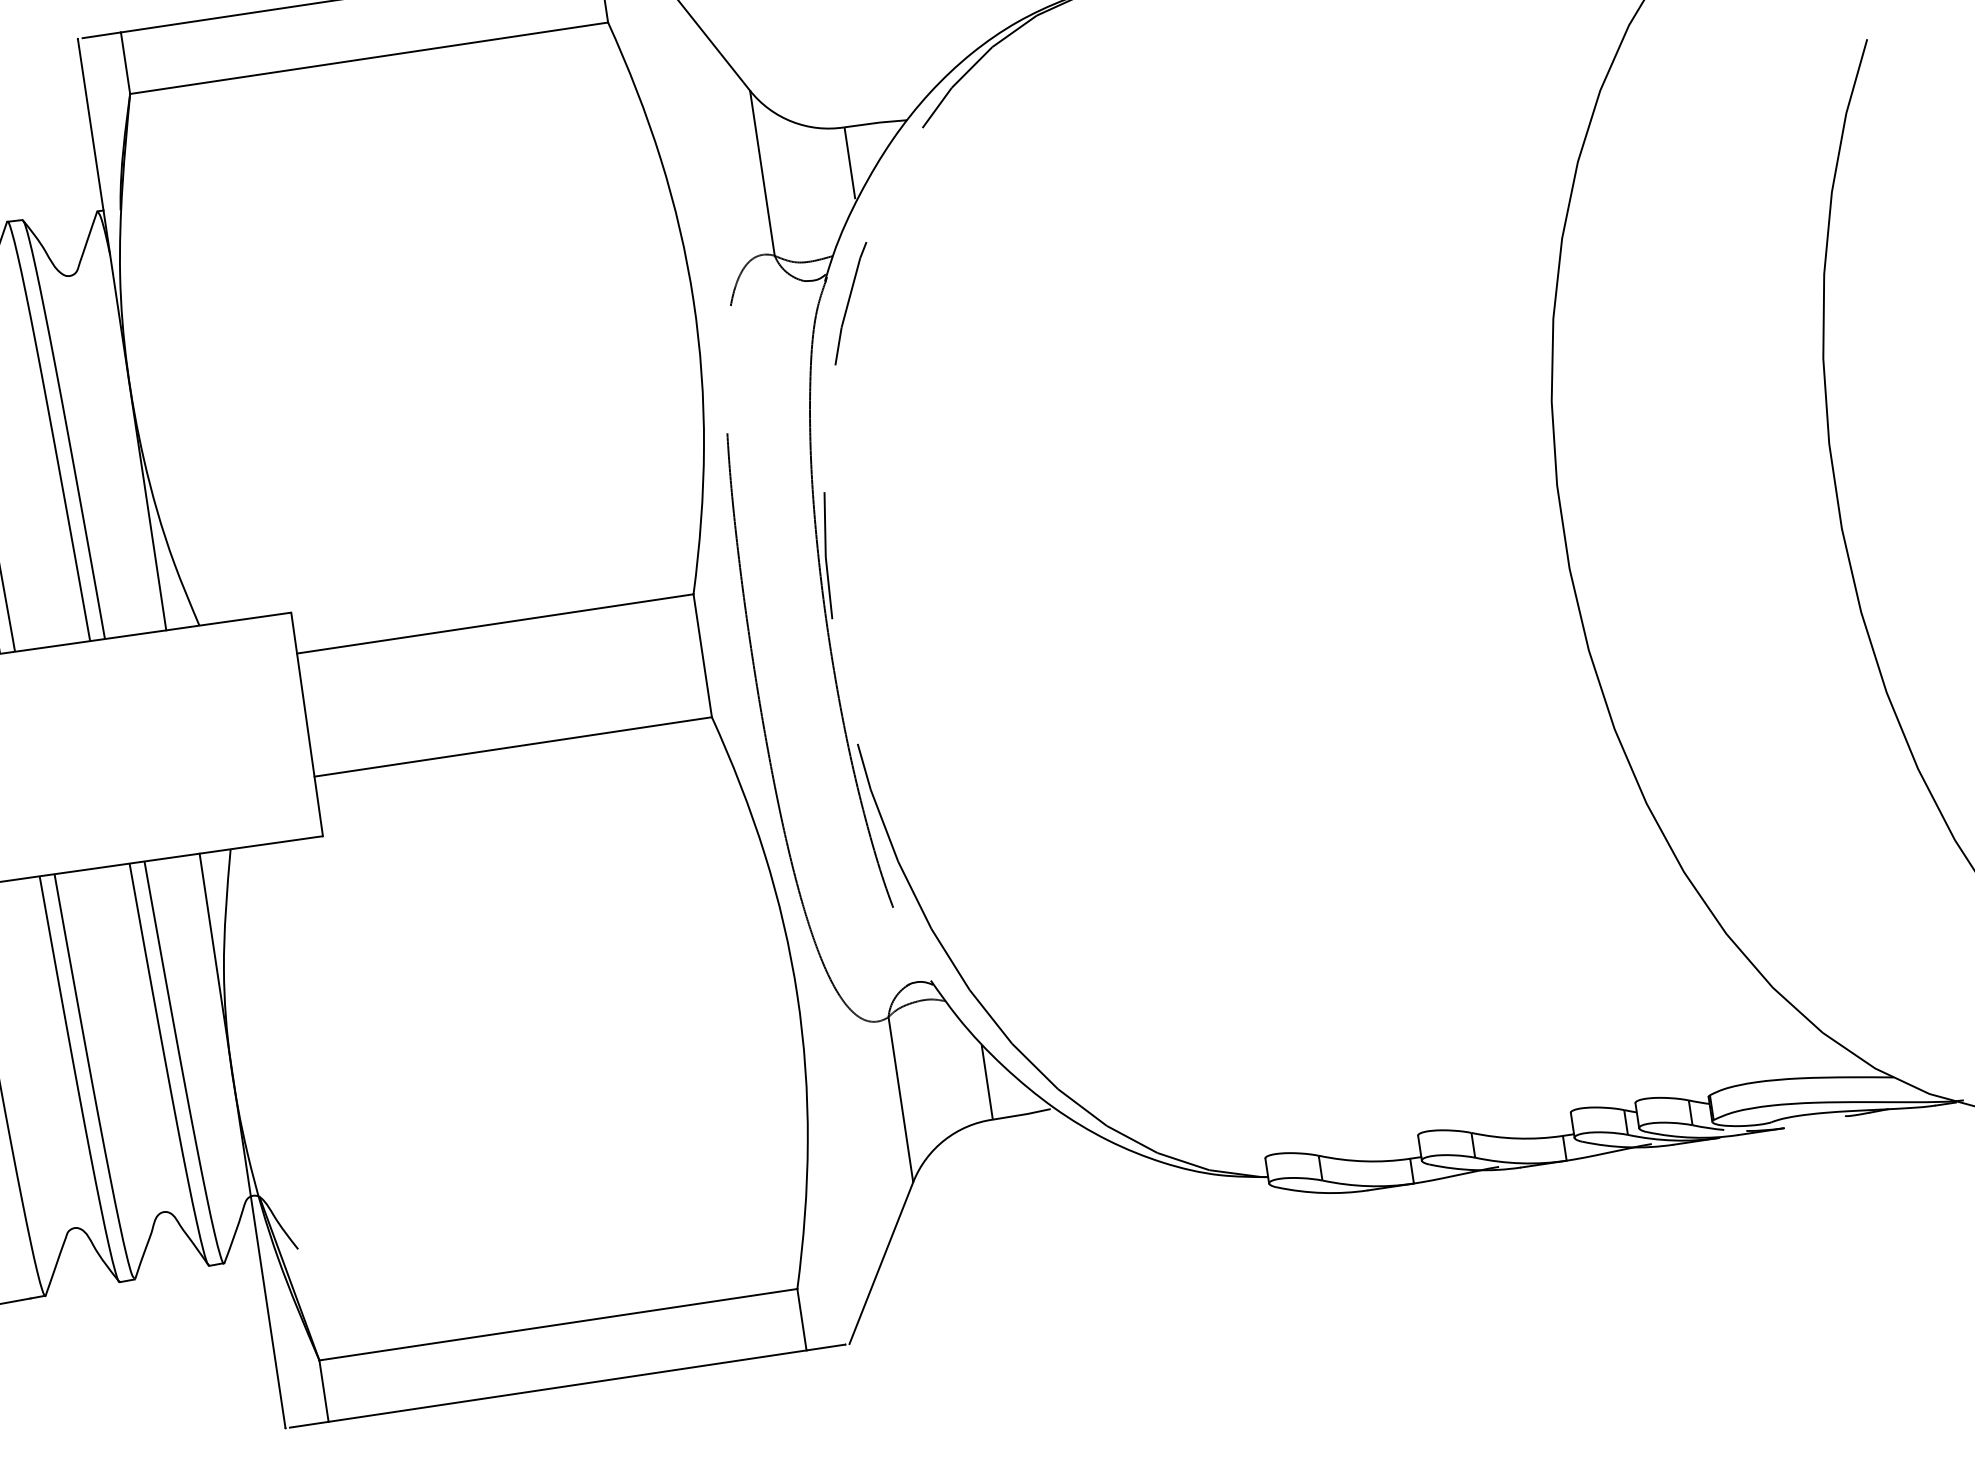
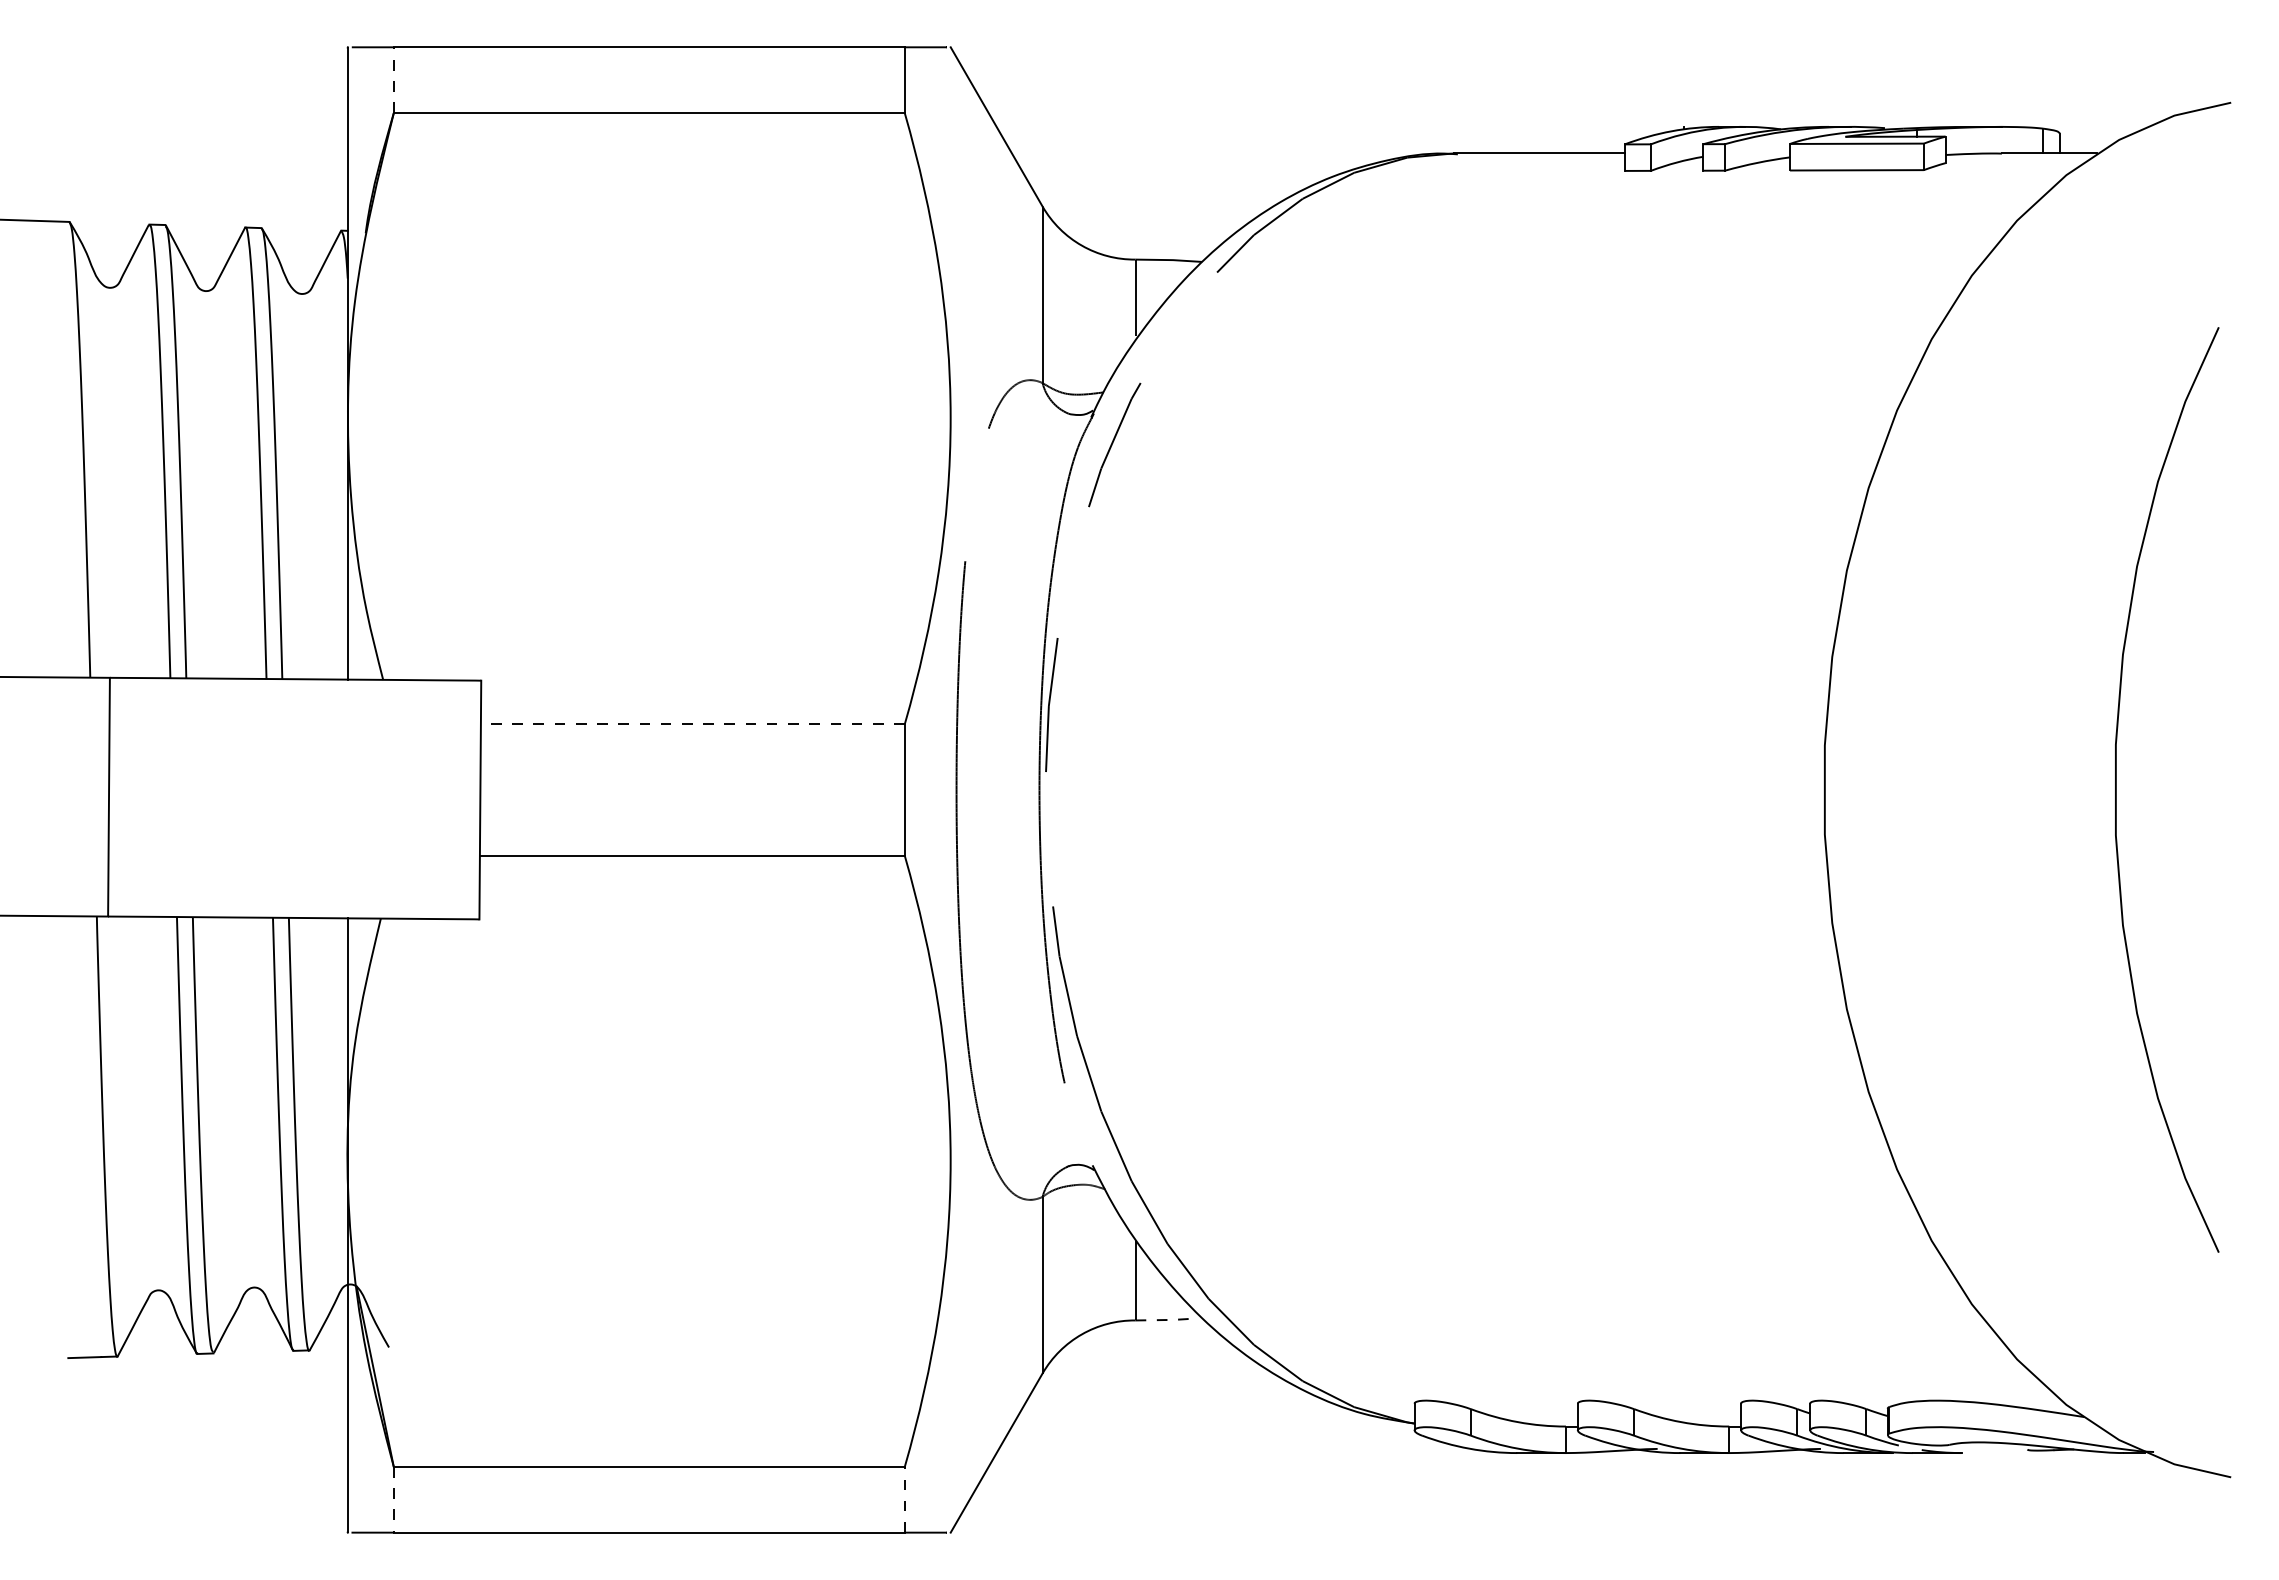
line: (125, 63) -> (393, 80), solid -> dashed
line: (495, 624) -> (692, 724), solid -> dashed
line: (1022, 1115) -> (1167, 1320), solid -> dashed
line: (801, 1319) -> (904, 1499), solid -> dashed
line: (323, 1390) -> (393, 1499), solid -> dashed

